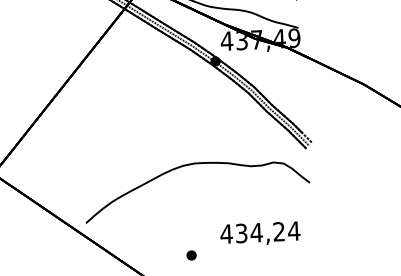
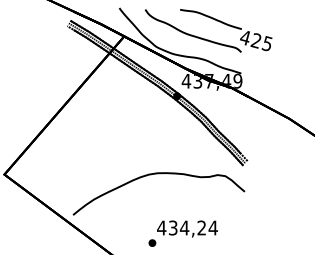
text: (260, 233) -> (187, 228), moved

